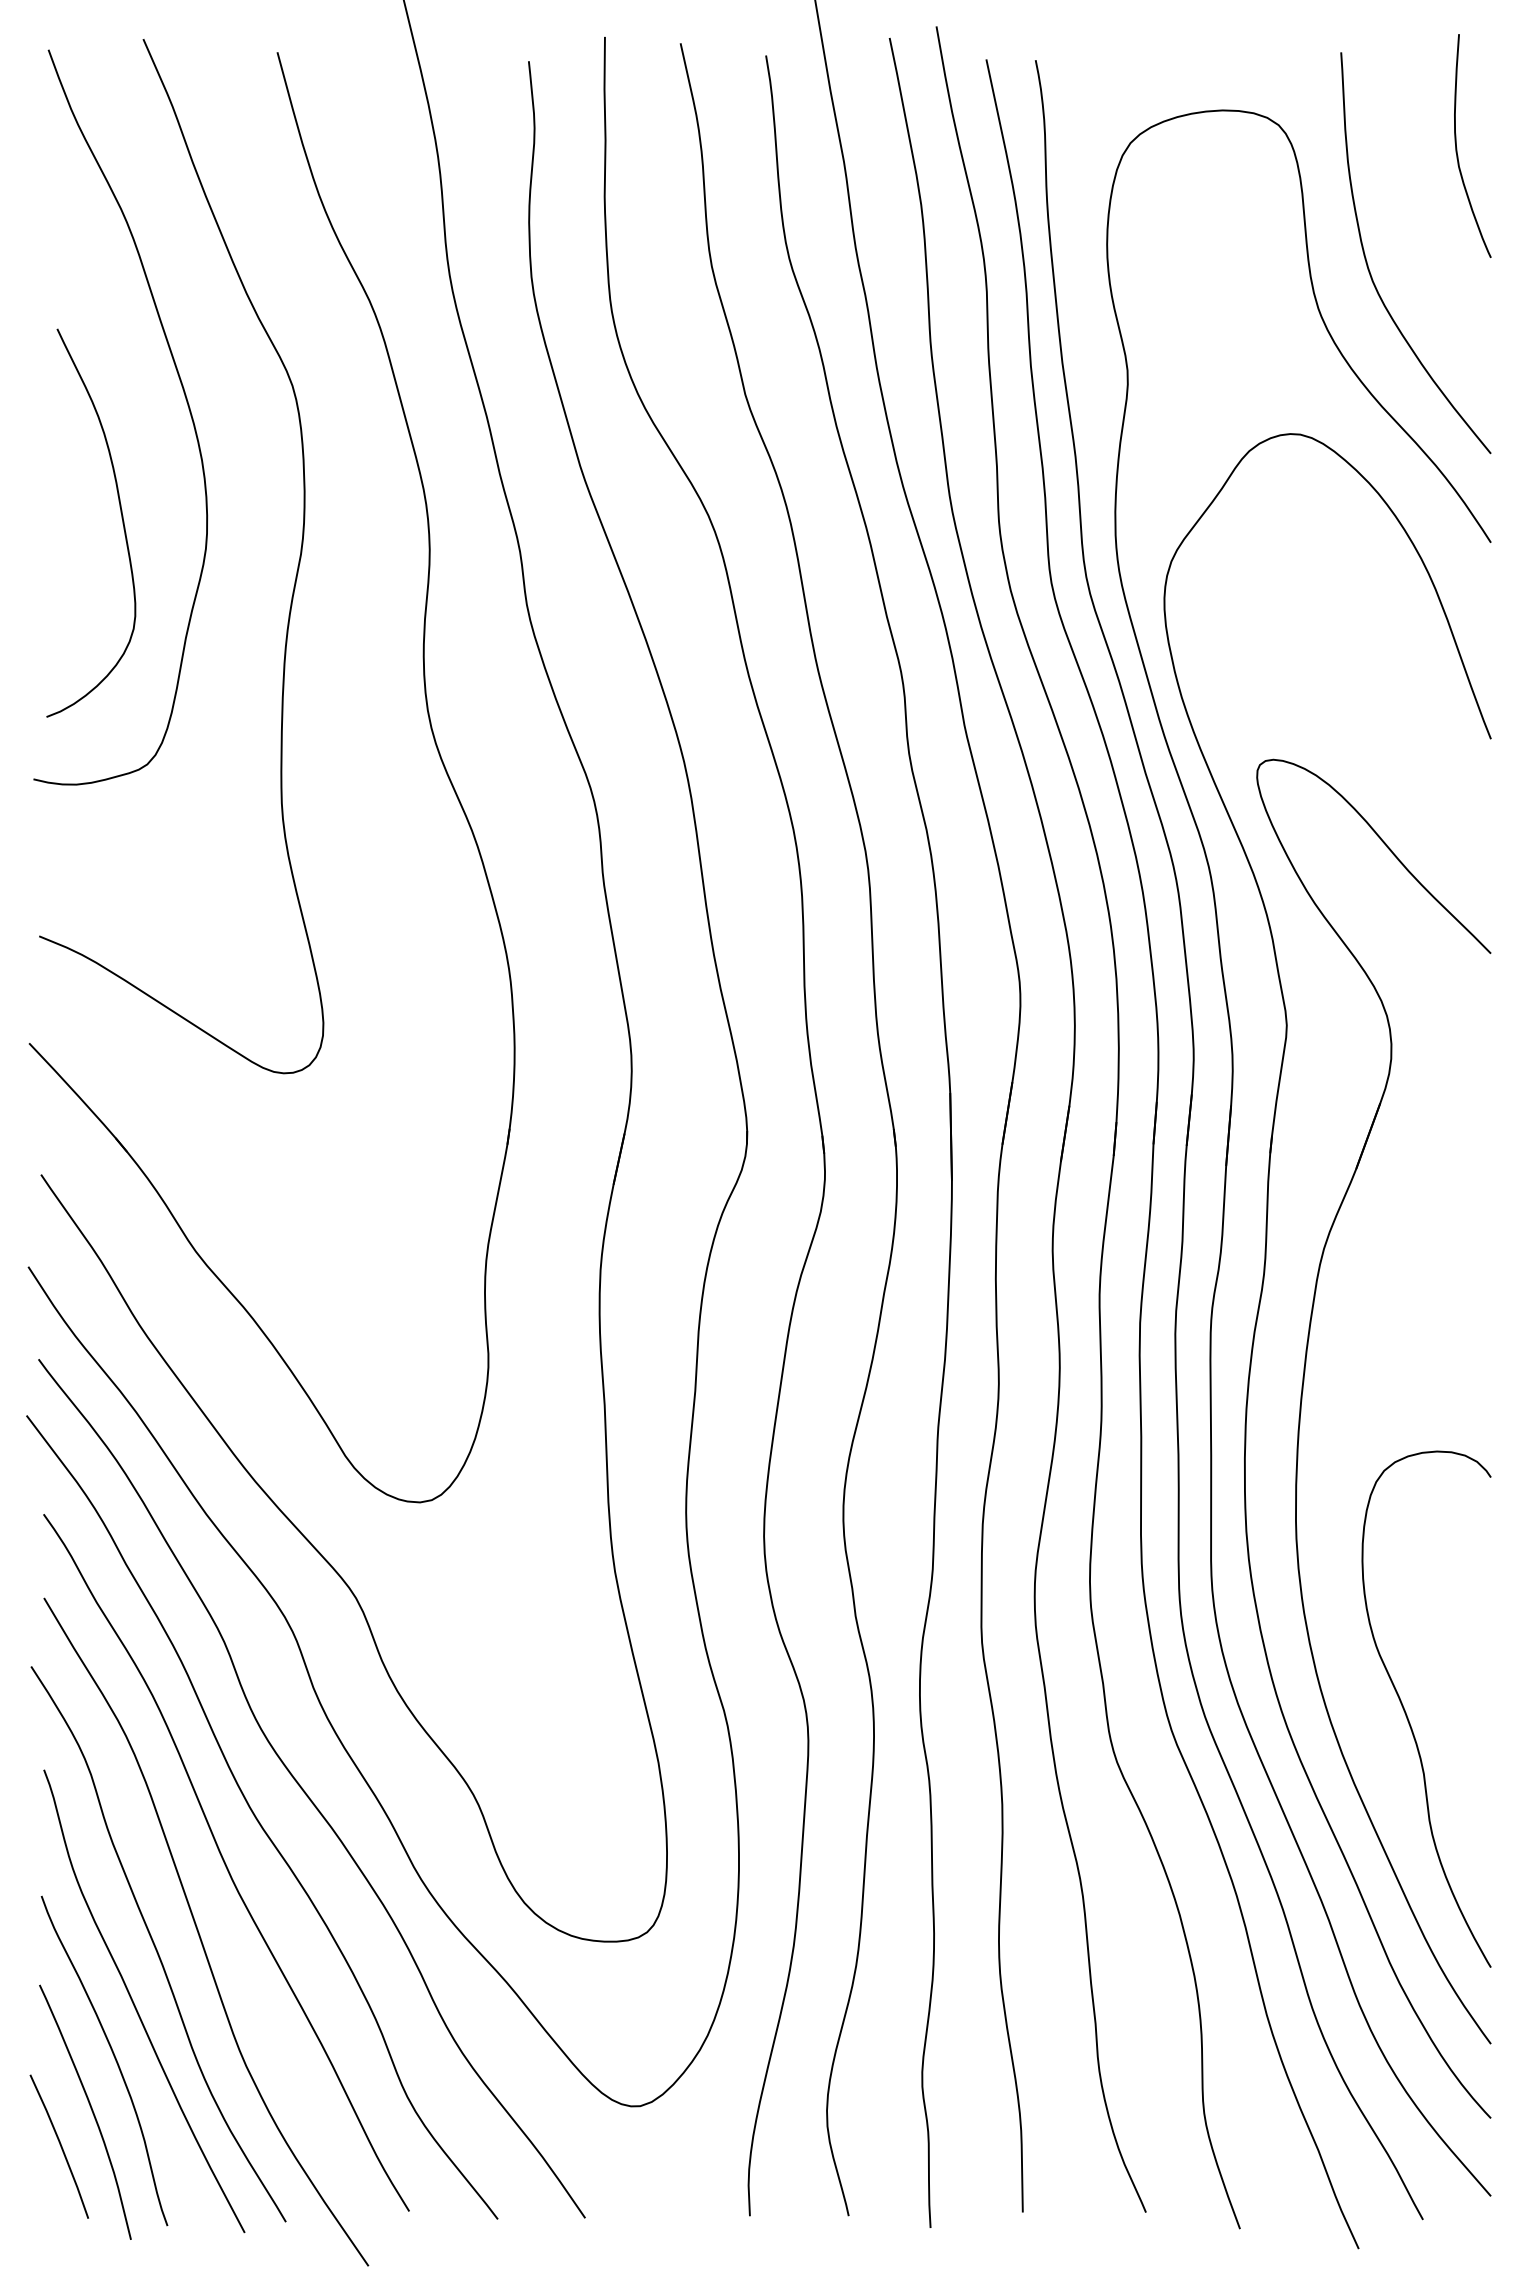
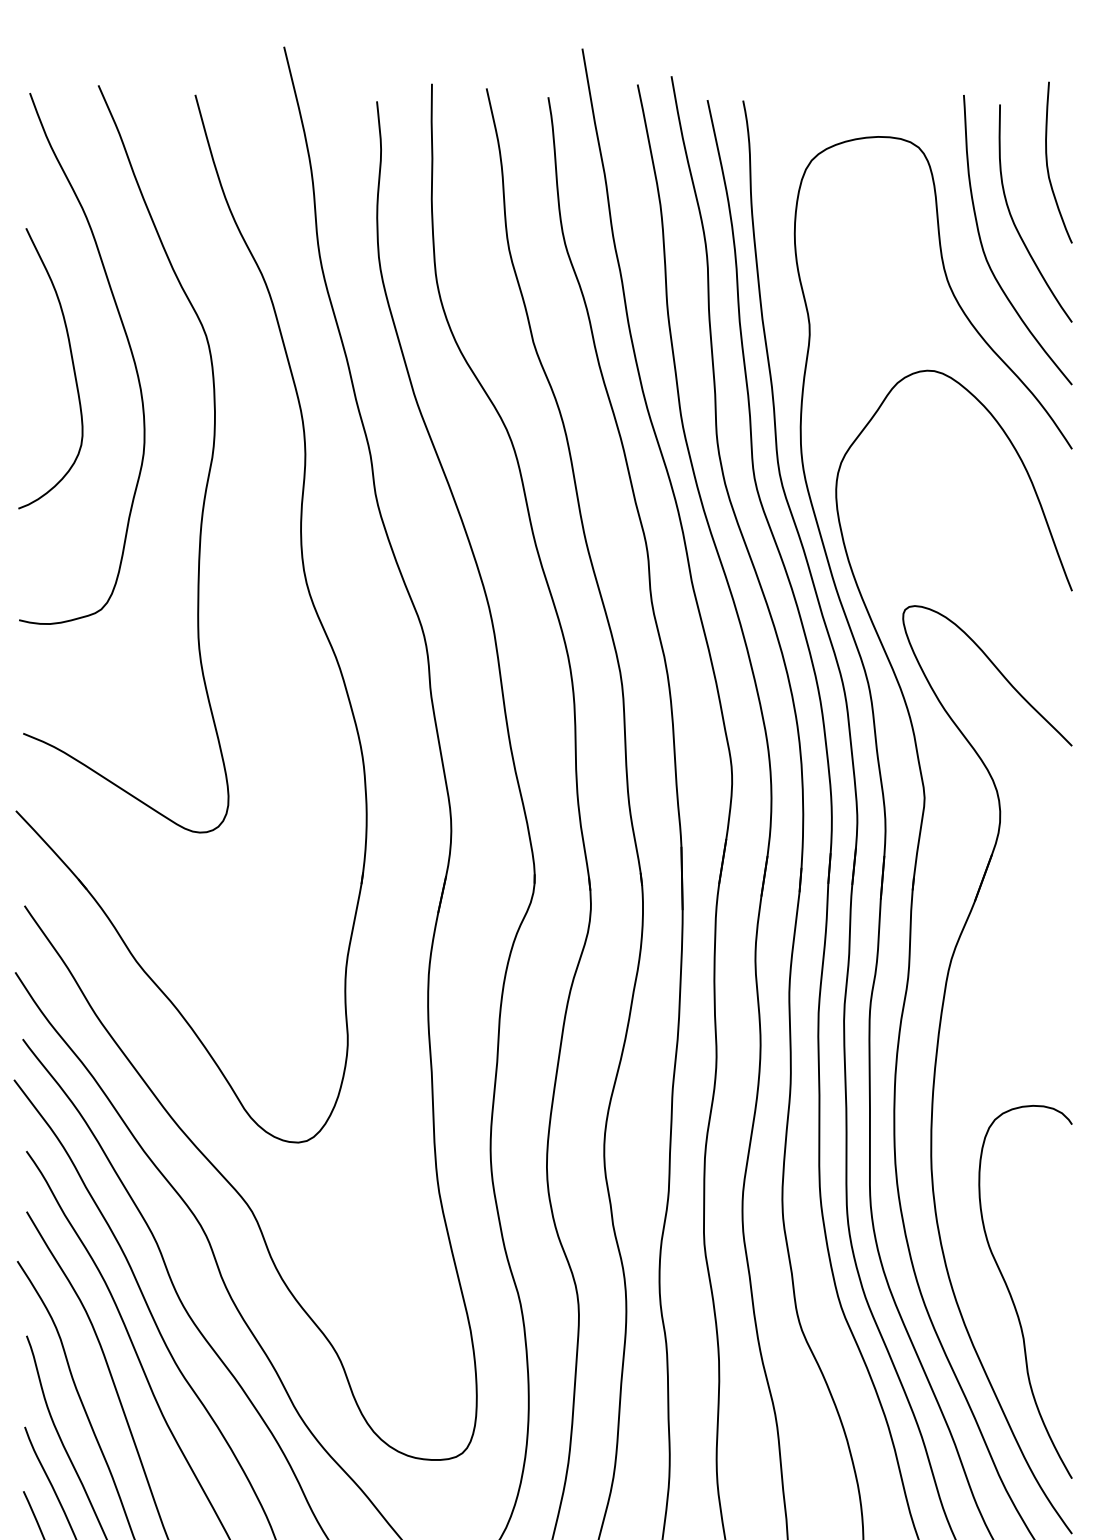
curve: (1412, 231) -> (1015, 224), added
curve: (121, 518) -> (72, 365), moved

